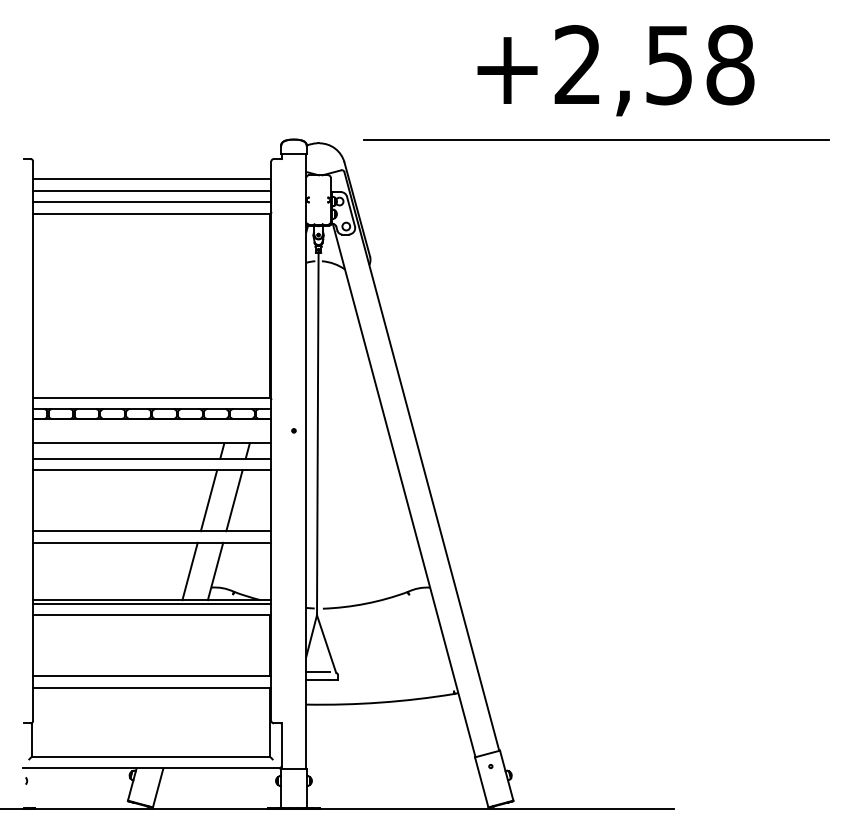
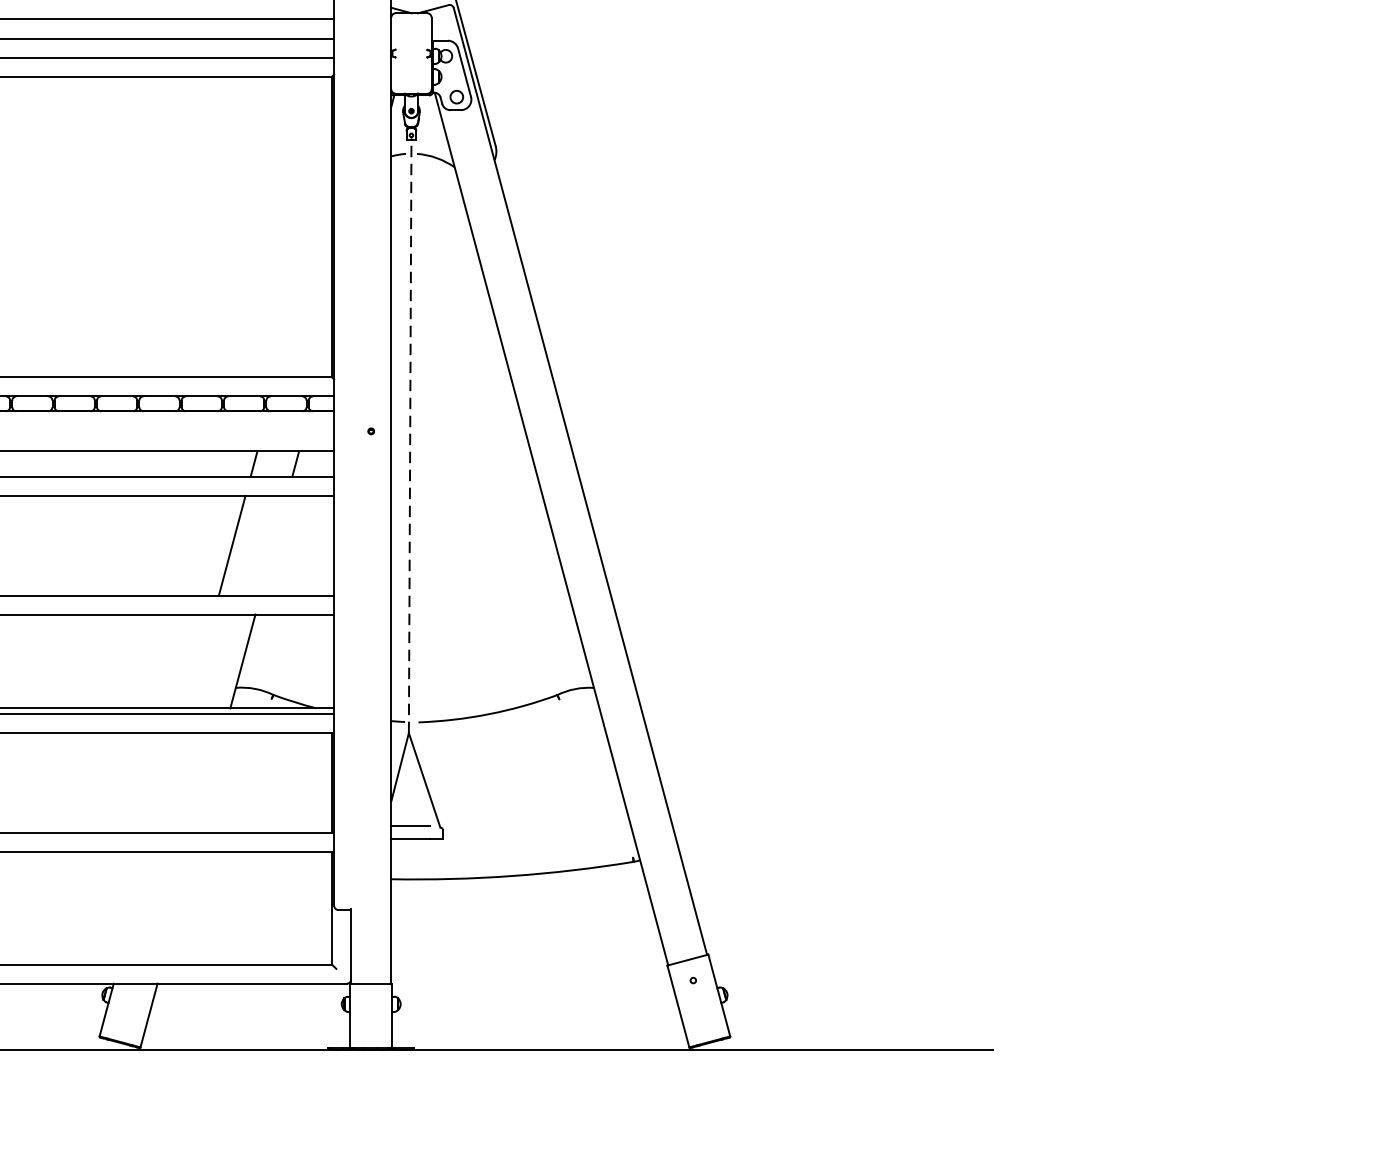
line: (317, 434) -> (409, 437), solid -> dashed
line: (234, 500) -> (273, 545), removed
line: (189, 571) -> (200, 661), removed

